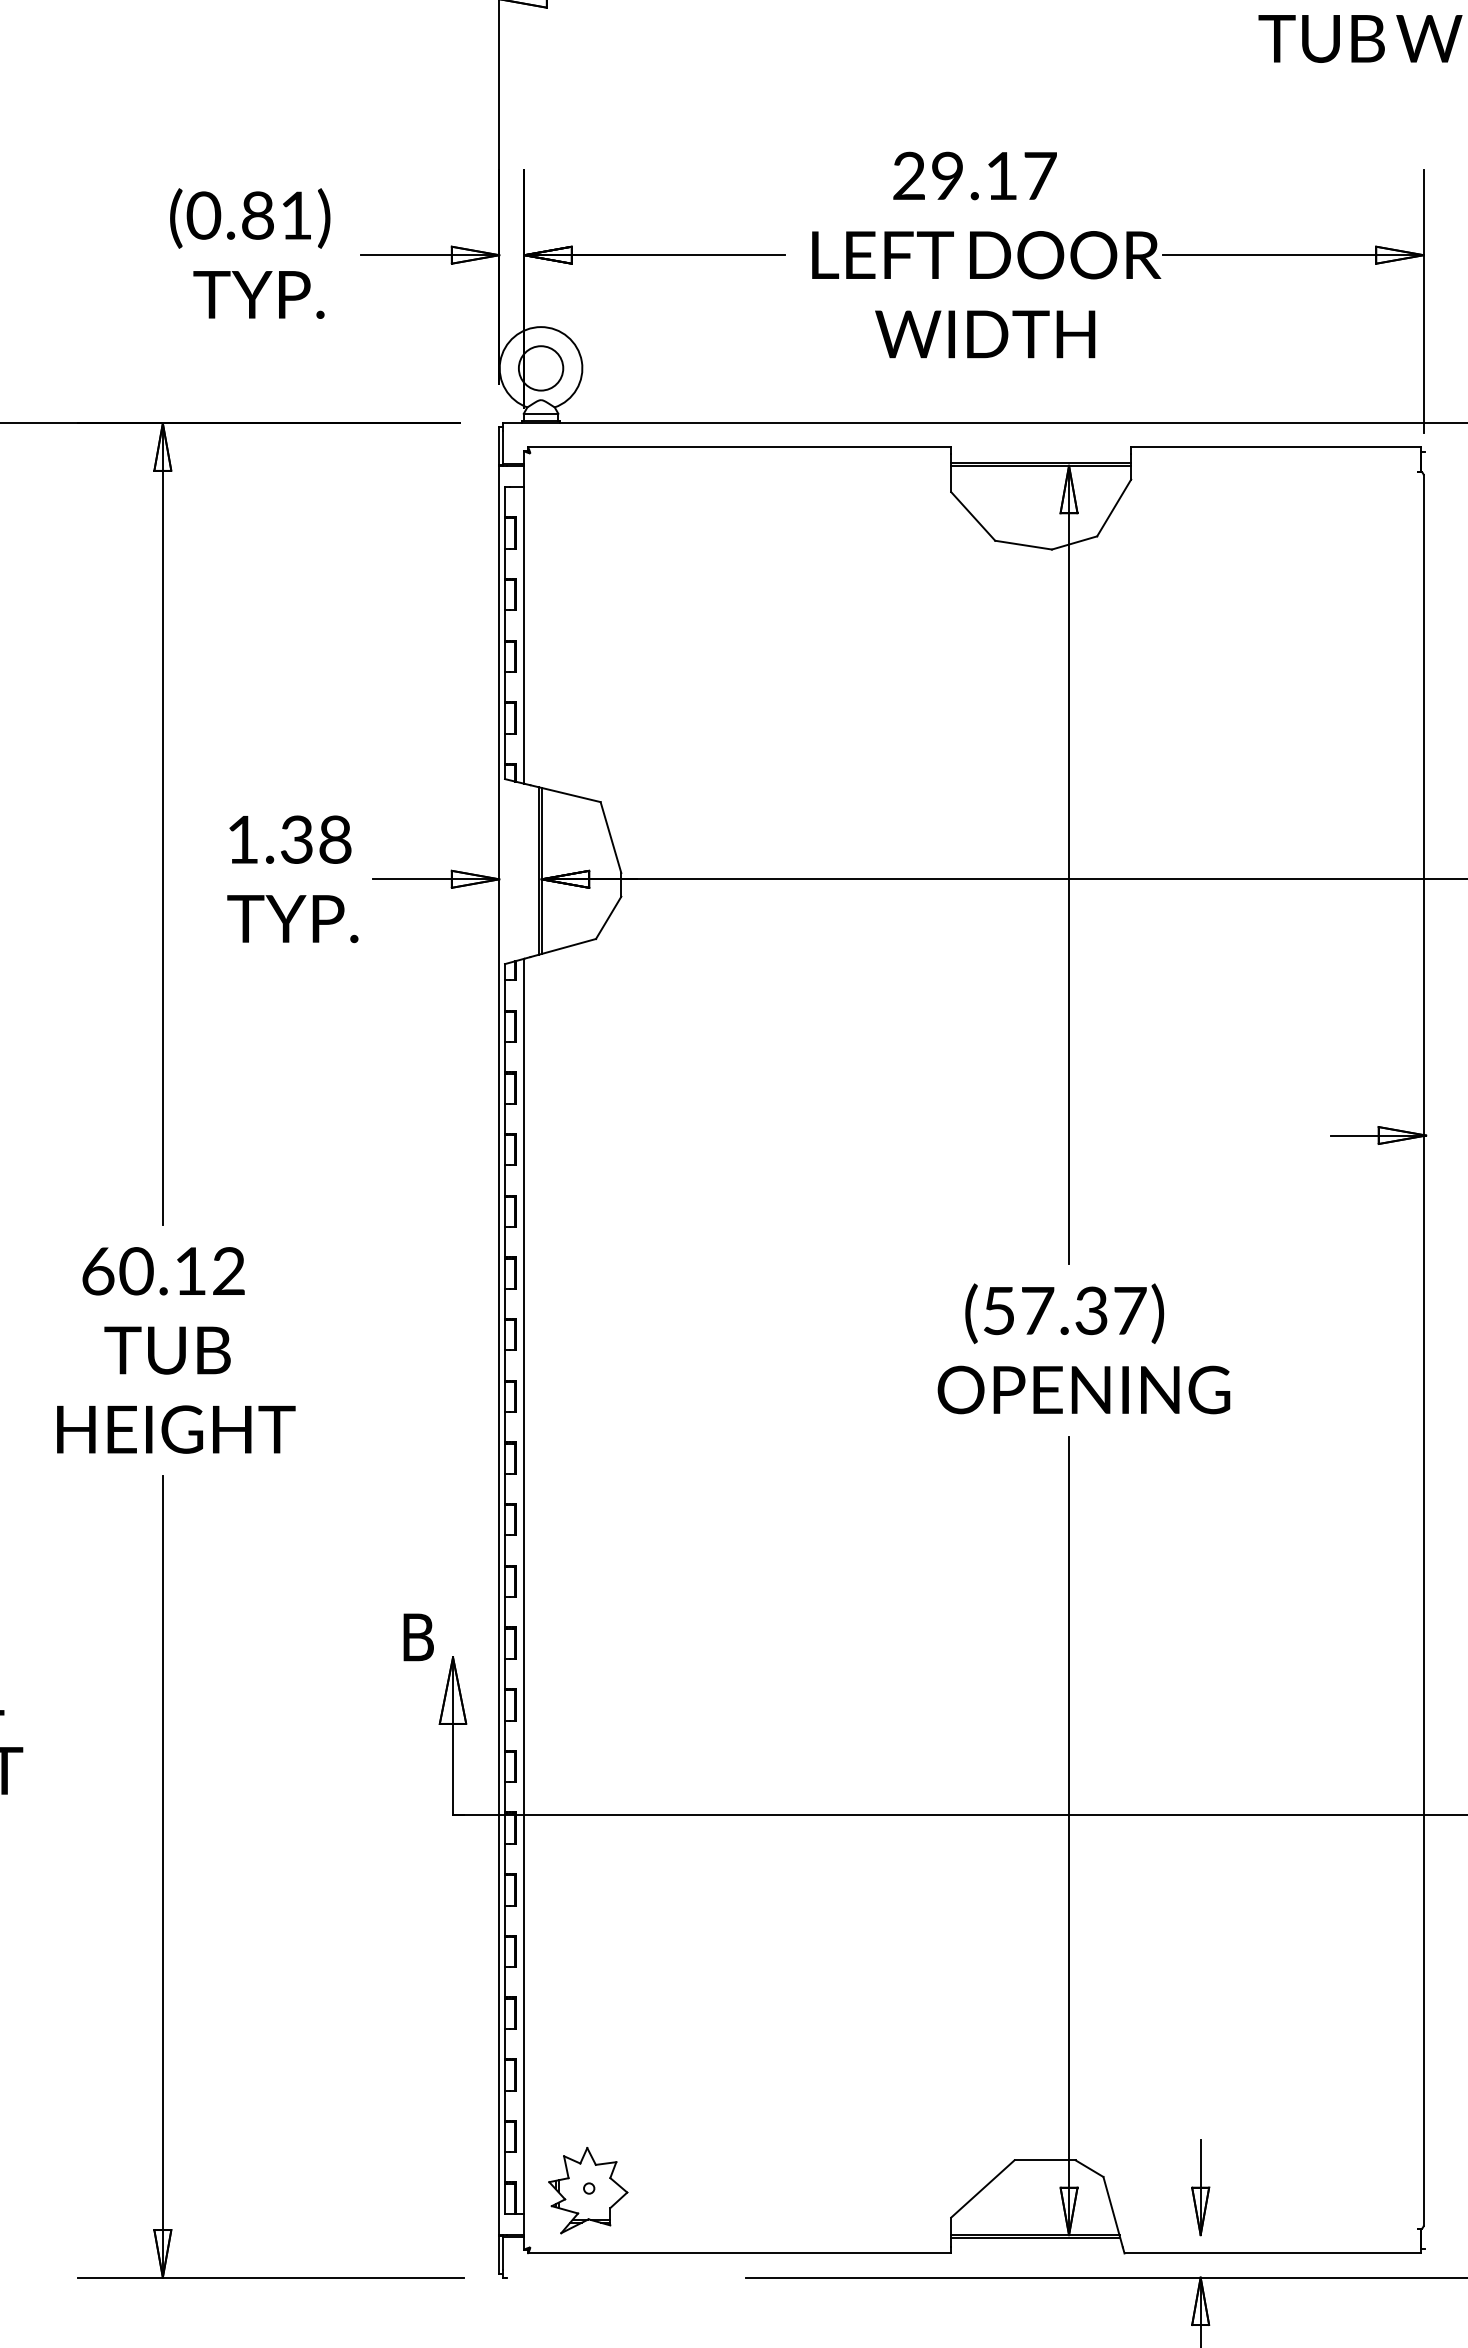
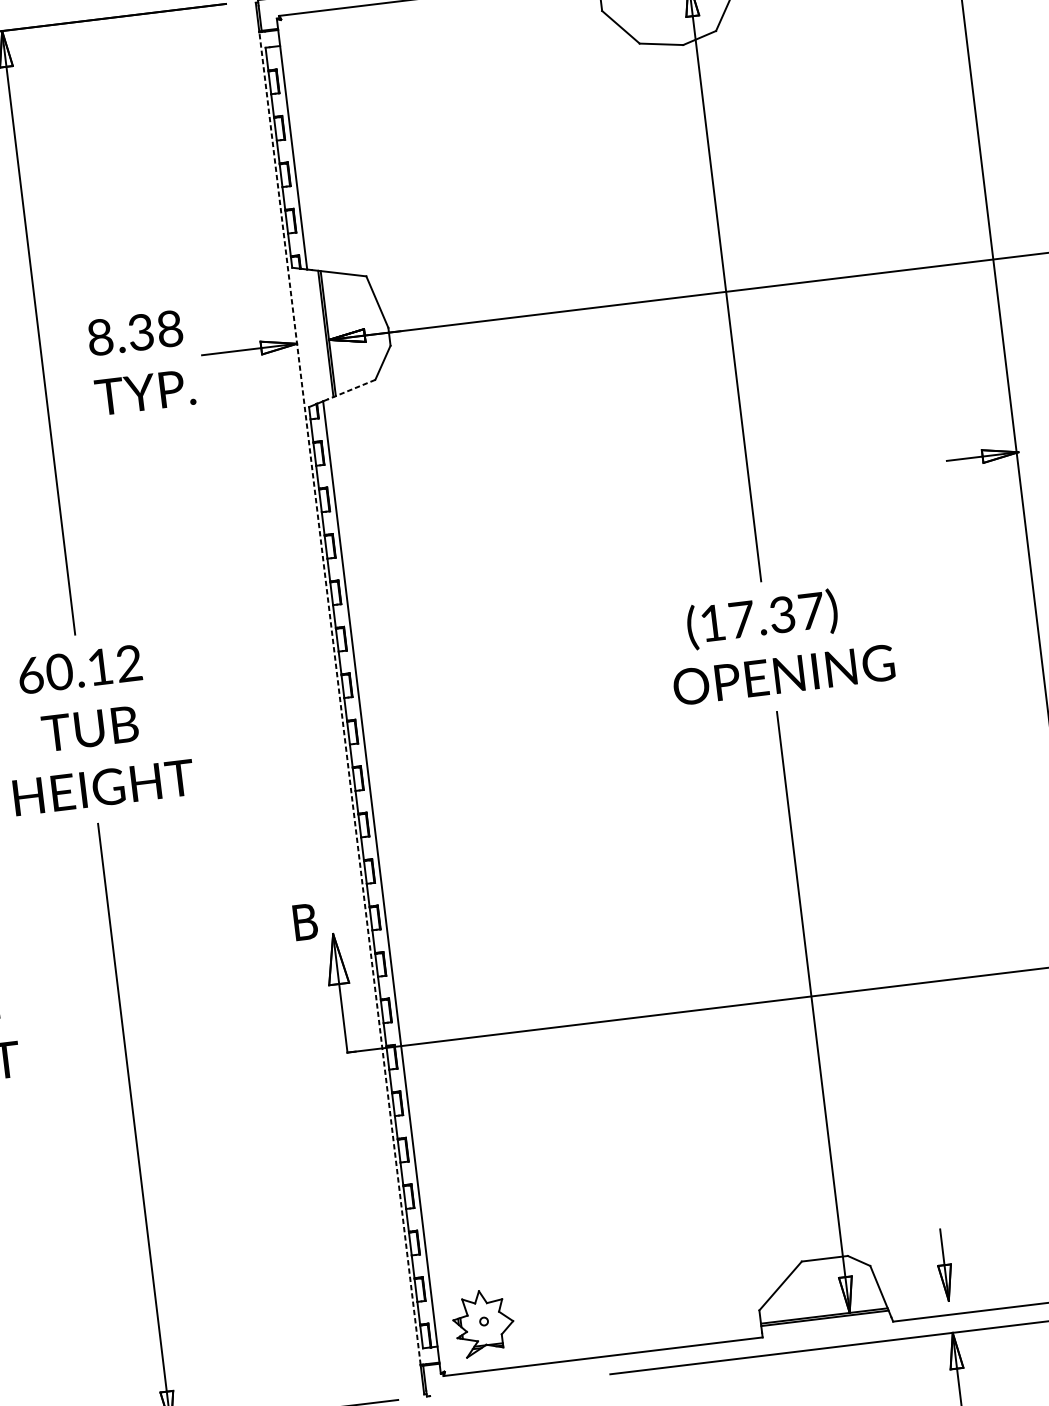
text: (242, 839) -> (100, 337), 1.38 -> 8.38
line: (562, 948) -> (350, 390), solid -> dashed
text: (998, 1311) -> (712, 623), (57.37) -> (17.37)
line: (499, 1350) -> (340, 698), solid -> dashed

